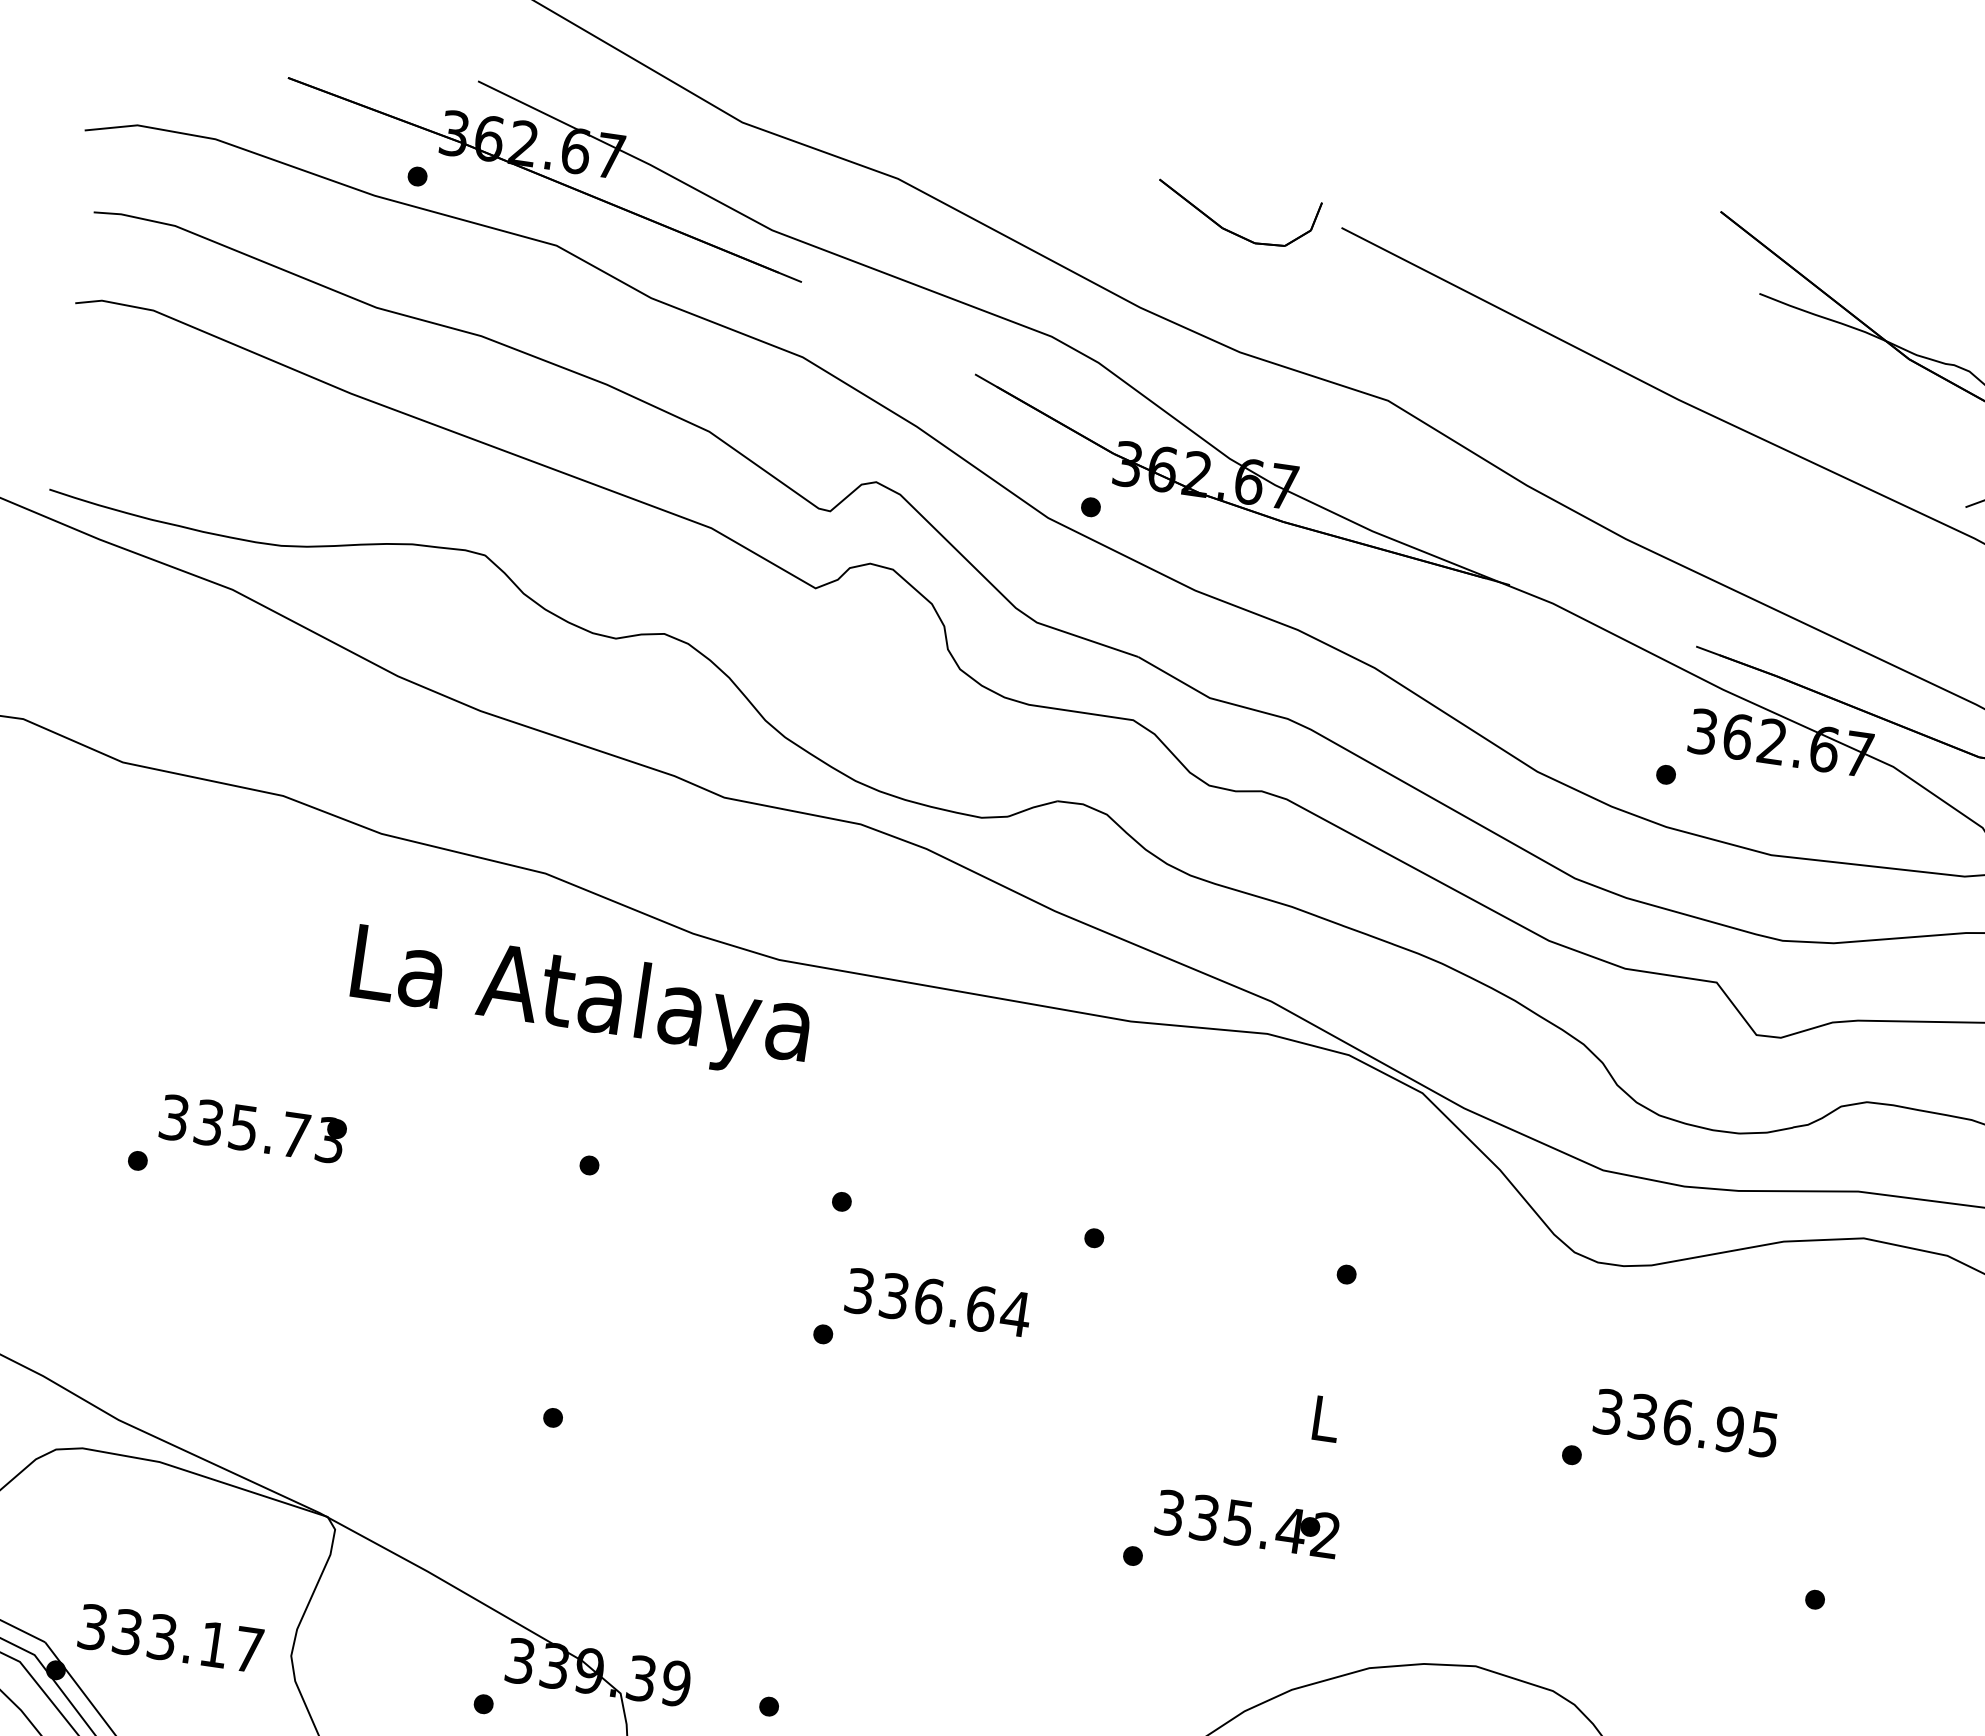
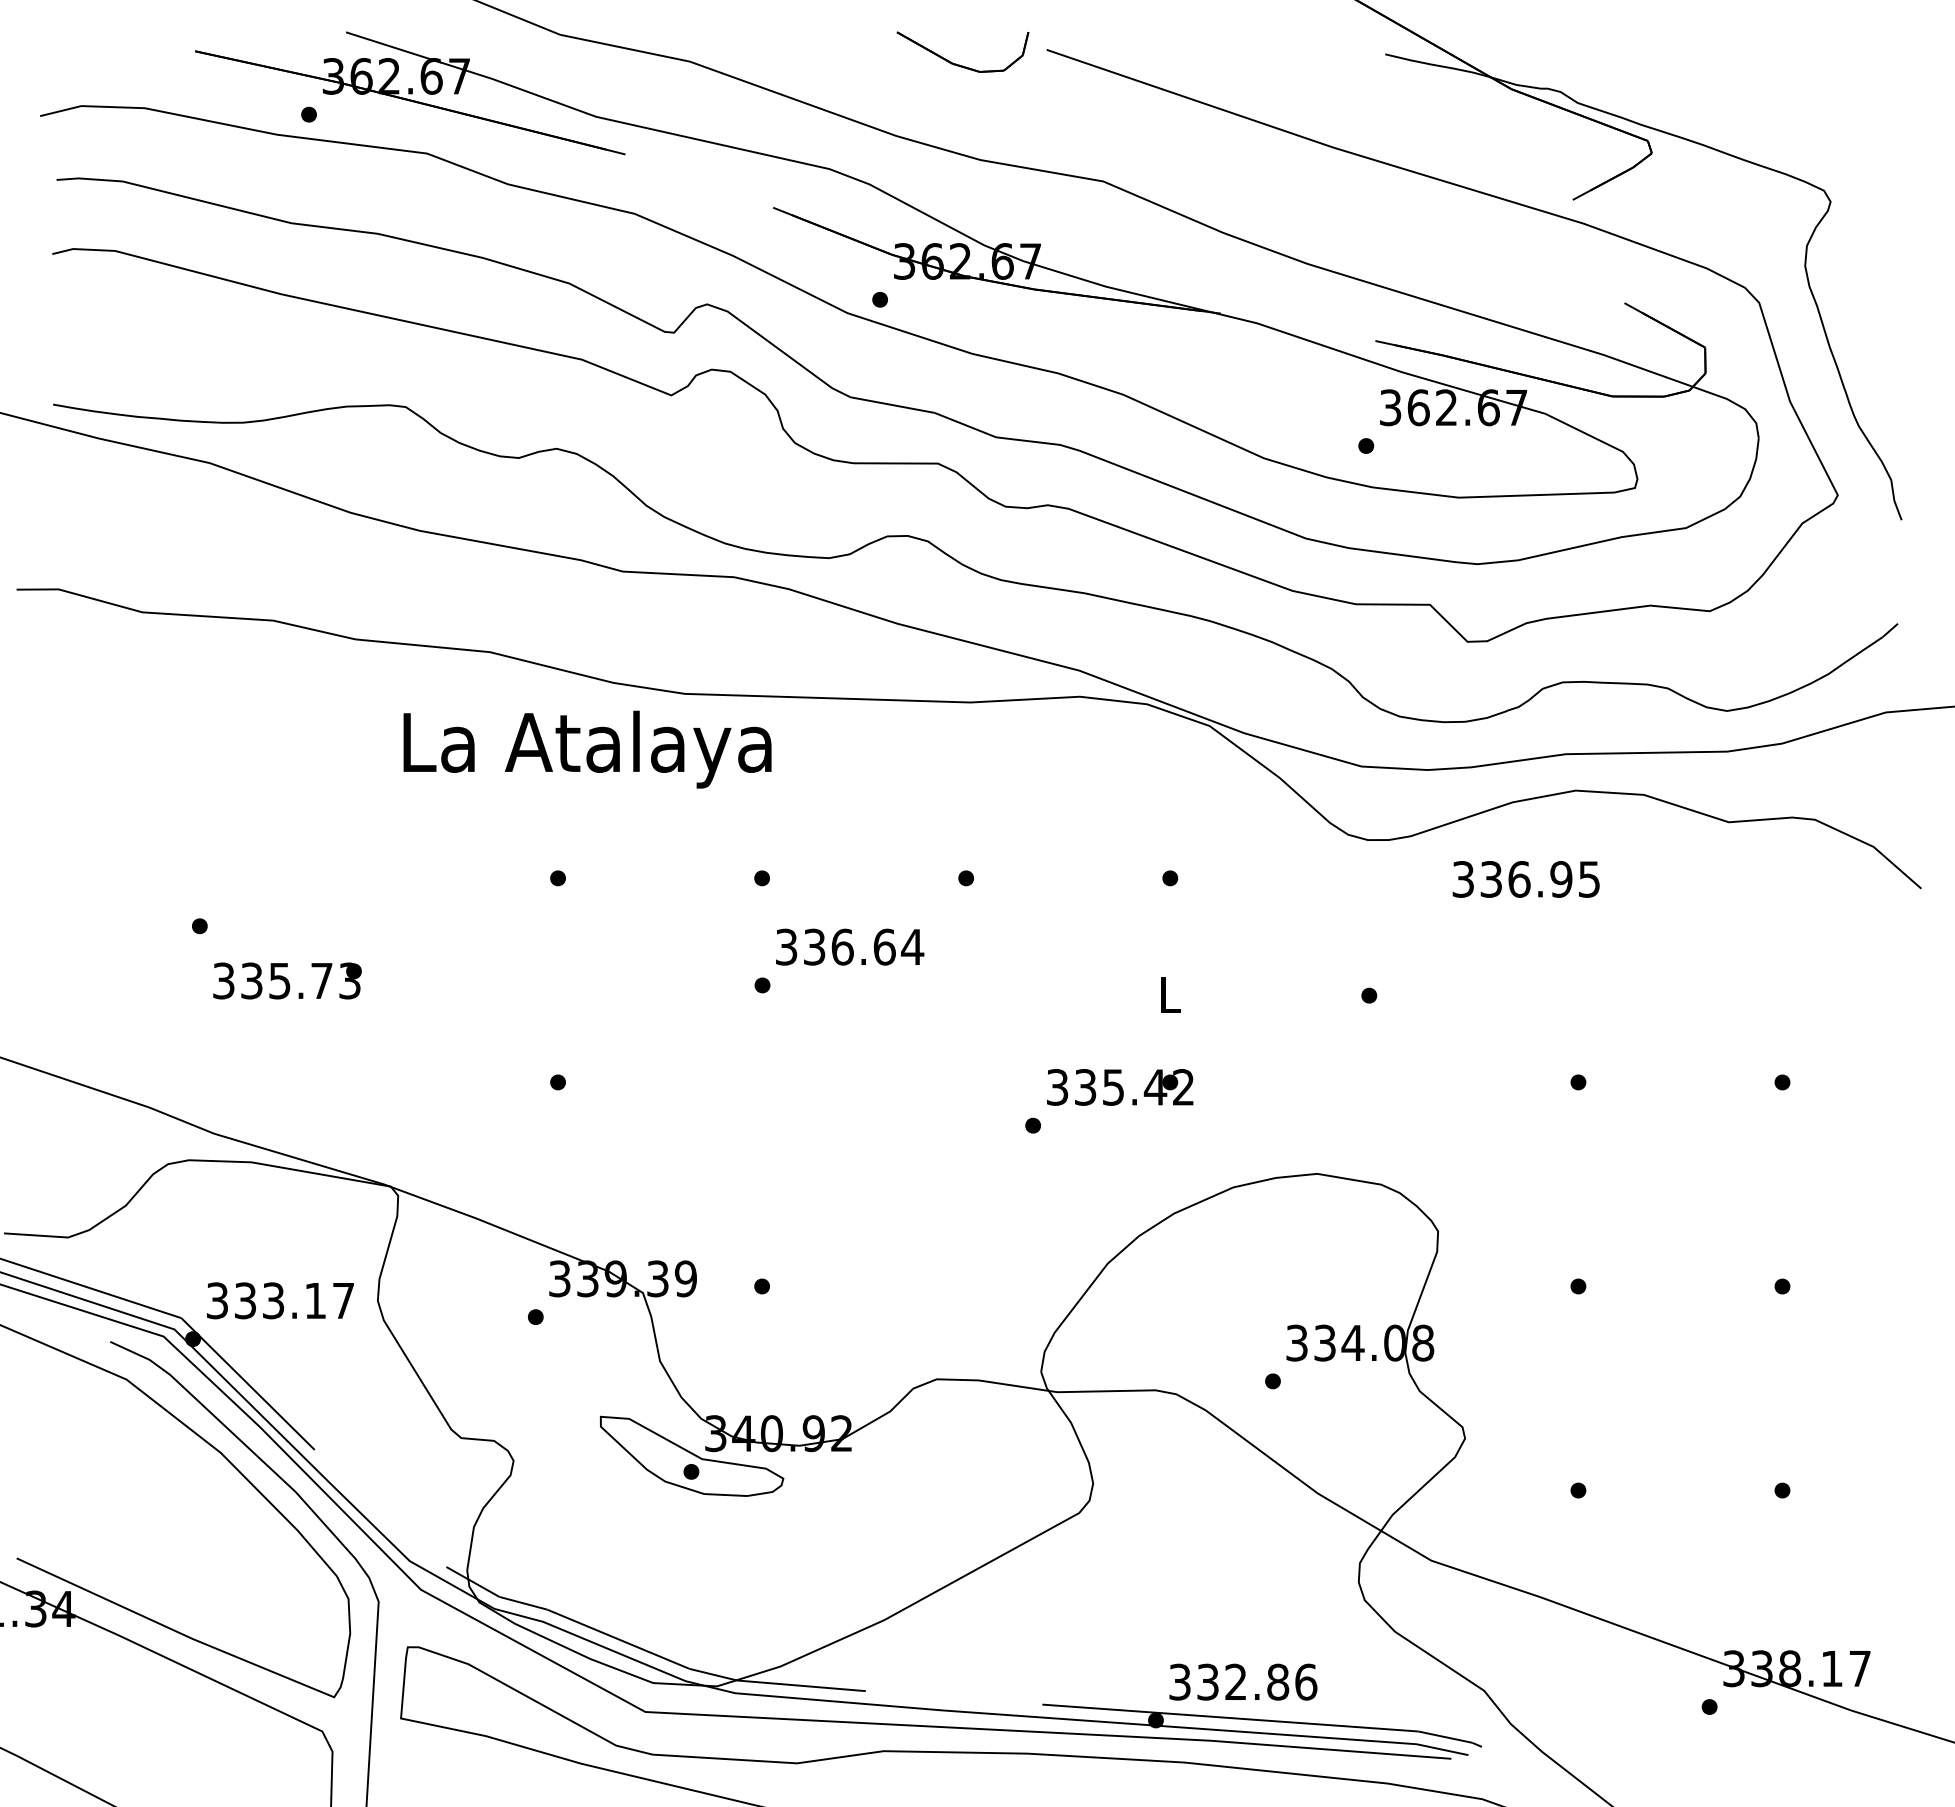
text: (580, 1001) -> (587, 749), moved
text: (253, 1128) -> (287, 980), moved
text: (1685, 1423) -> (1525, 879), moved

